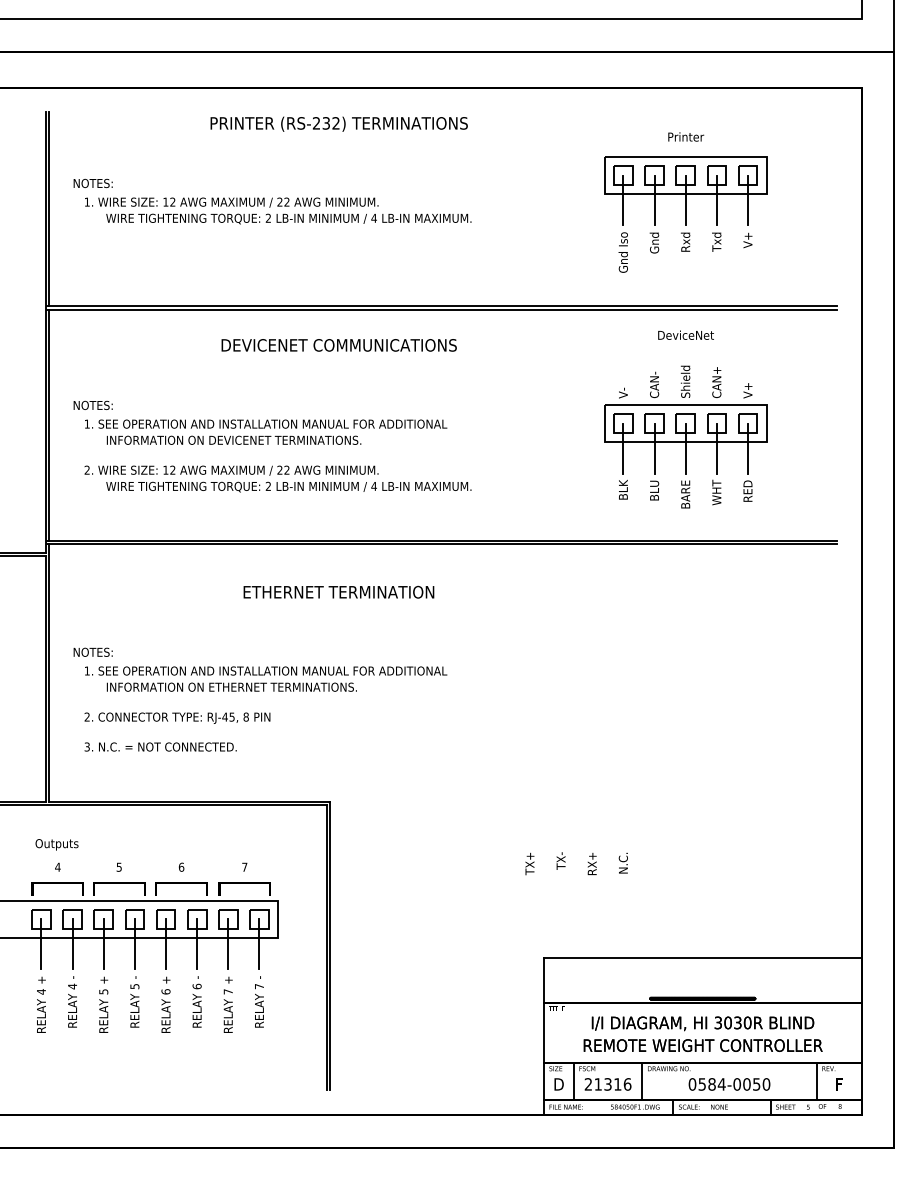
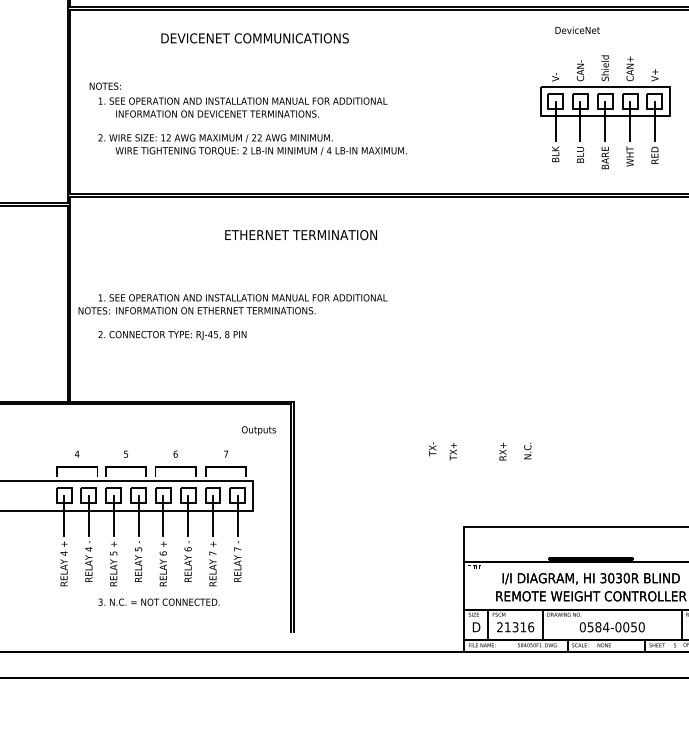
text: (338, 345) -> (254, 38), moved
part: (685, 436) -> (605, 111), moved
text: (92, 651) -> (93, 310), moved
text: (160, 746) -> (158, 601), moved
text: (56, 844) -> (258, 430), moved
text: (560, 860) -> (432, 448), moved

